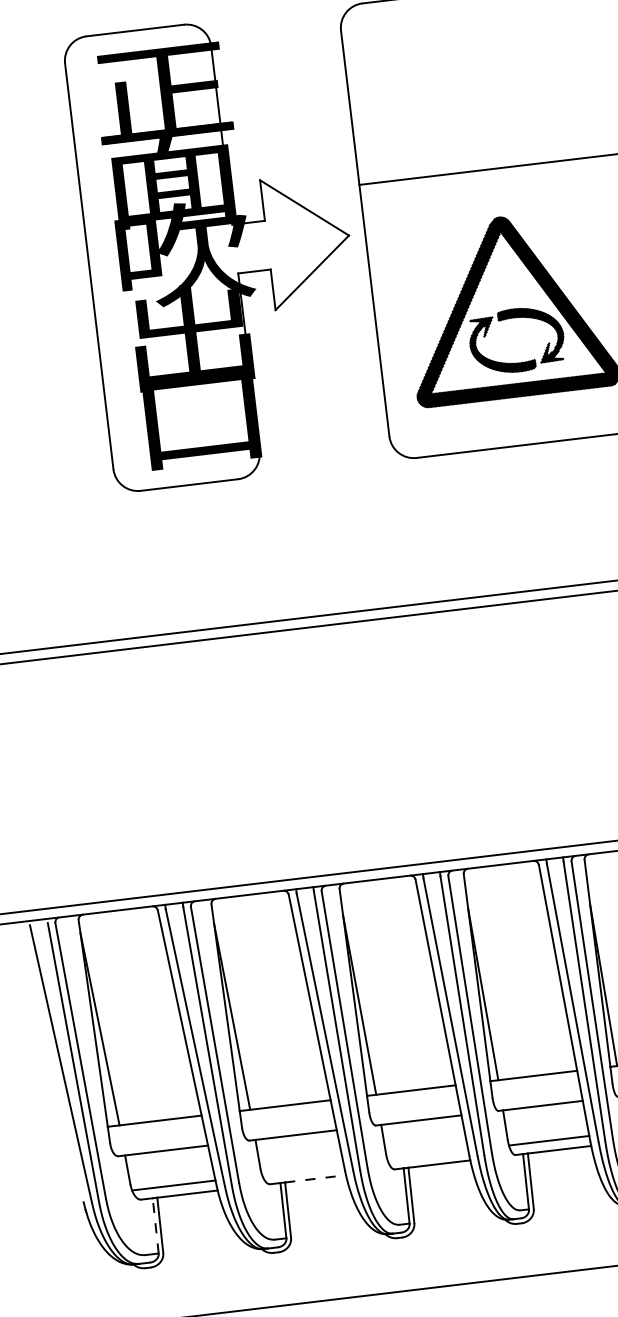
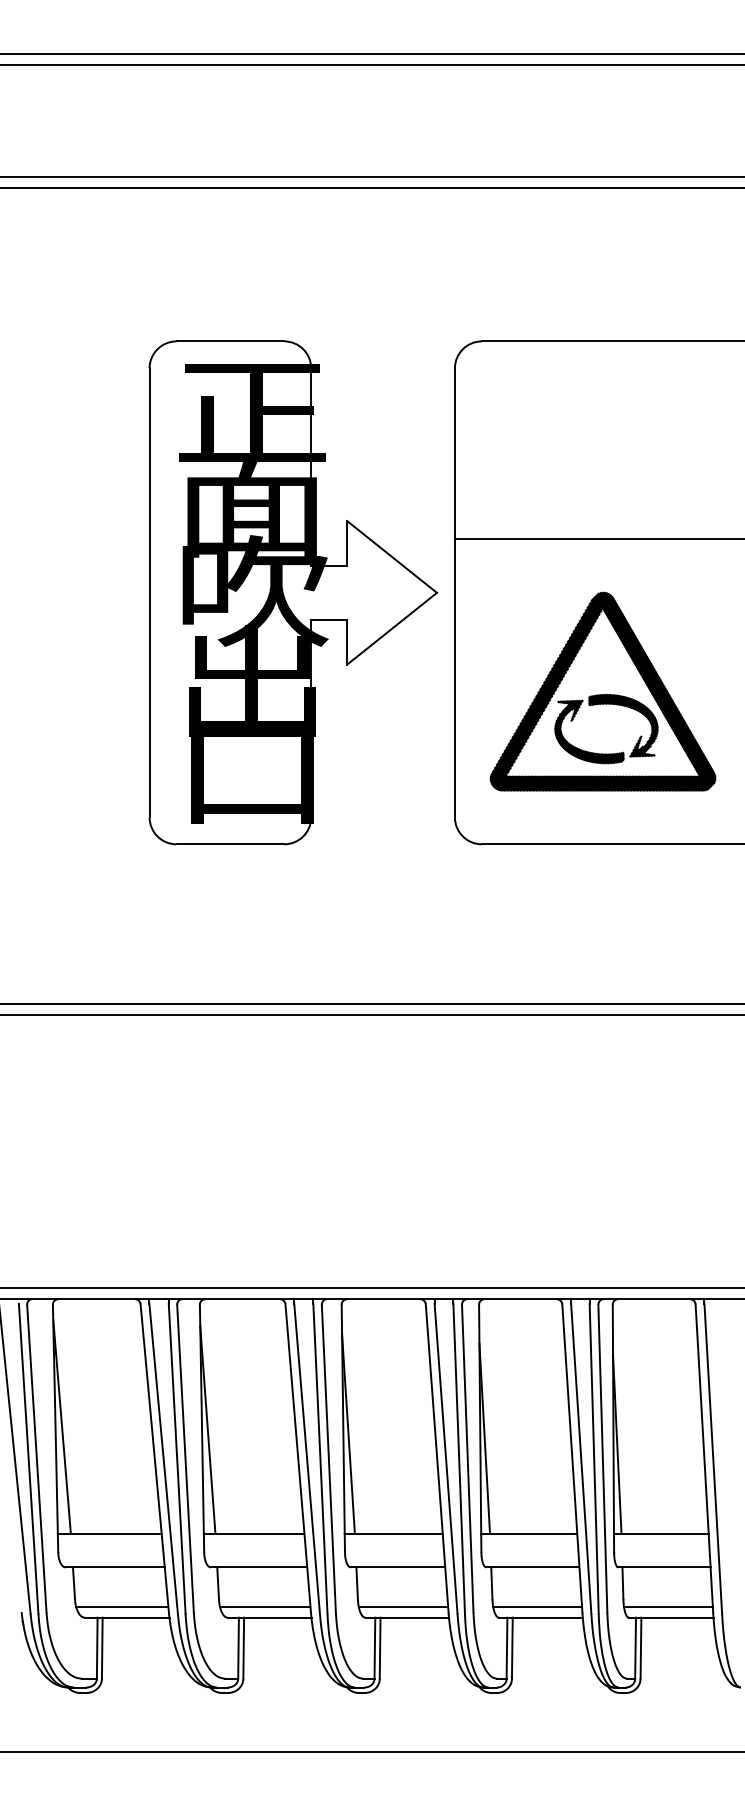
line: (427, 1155) -> (403, 1606), added
line: (302, 1170) -> (264, 1606), added
line: (315, 1178) -> (277, 1617), dashed -> solid
line: (155, 1226) -> (97, 1648), dashed -> solid

